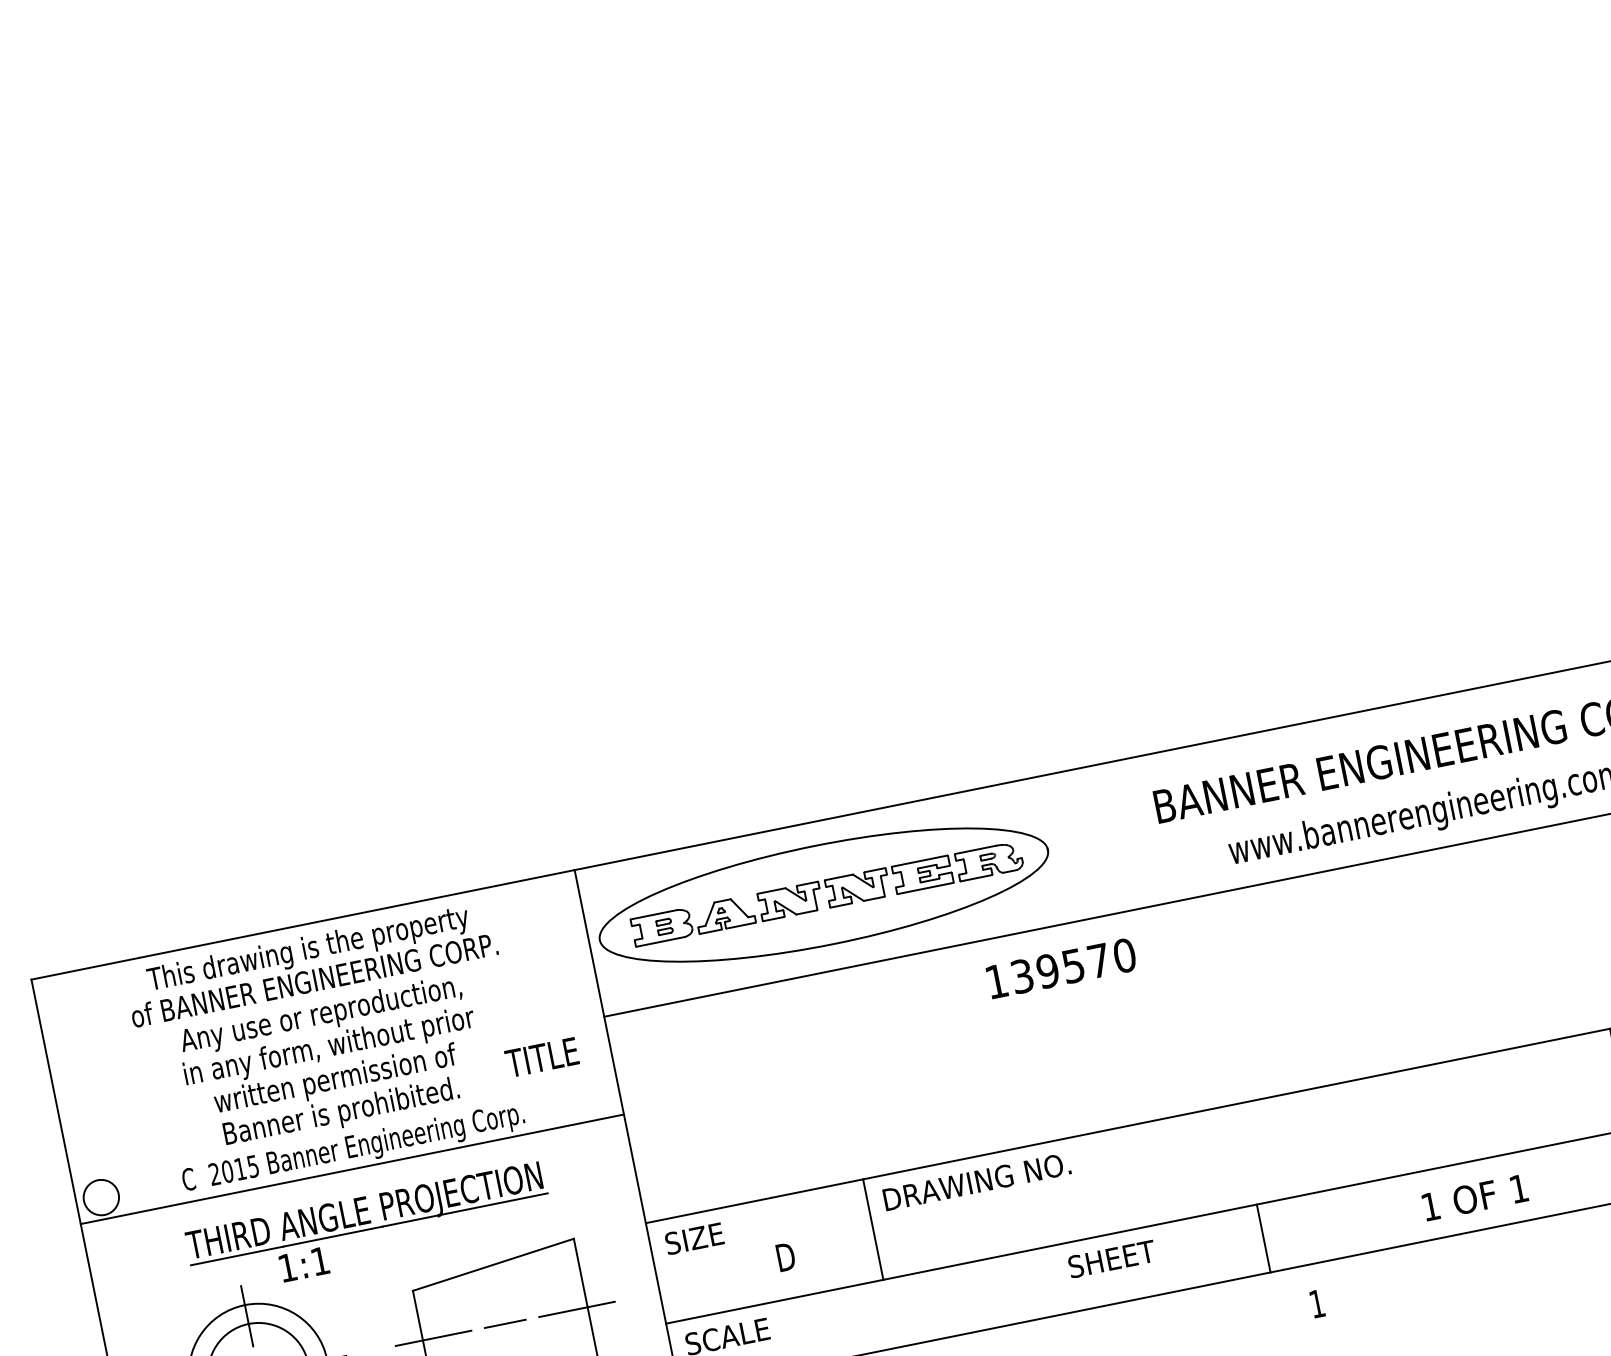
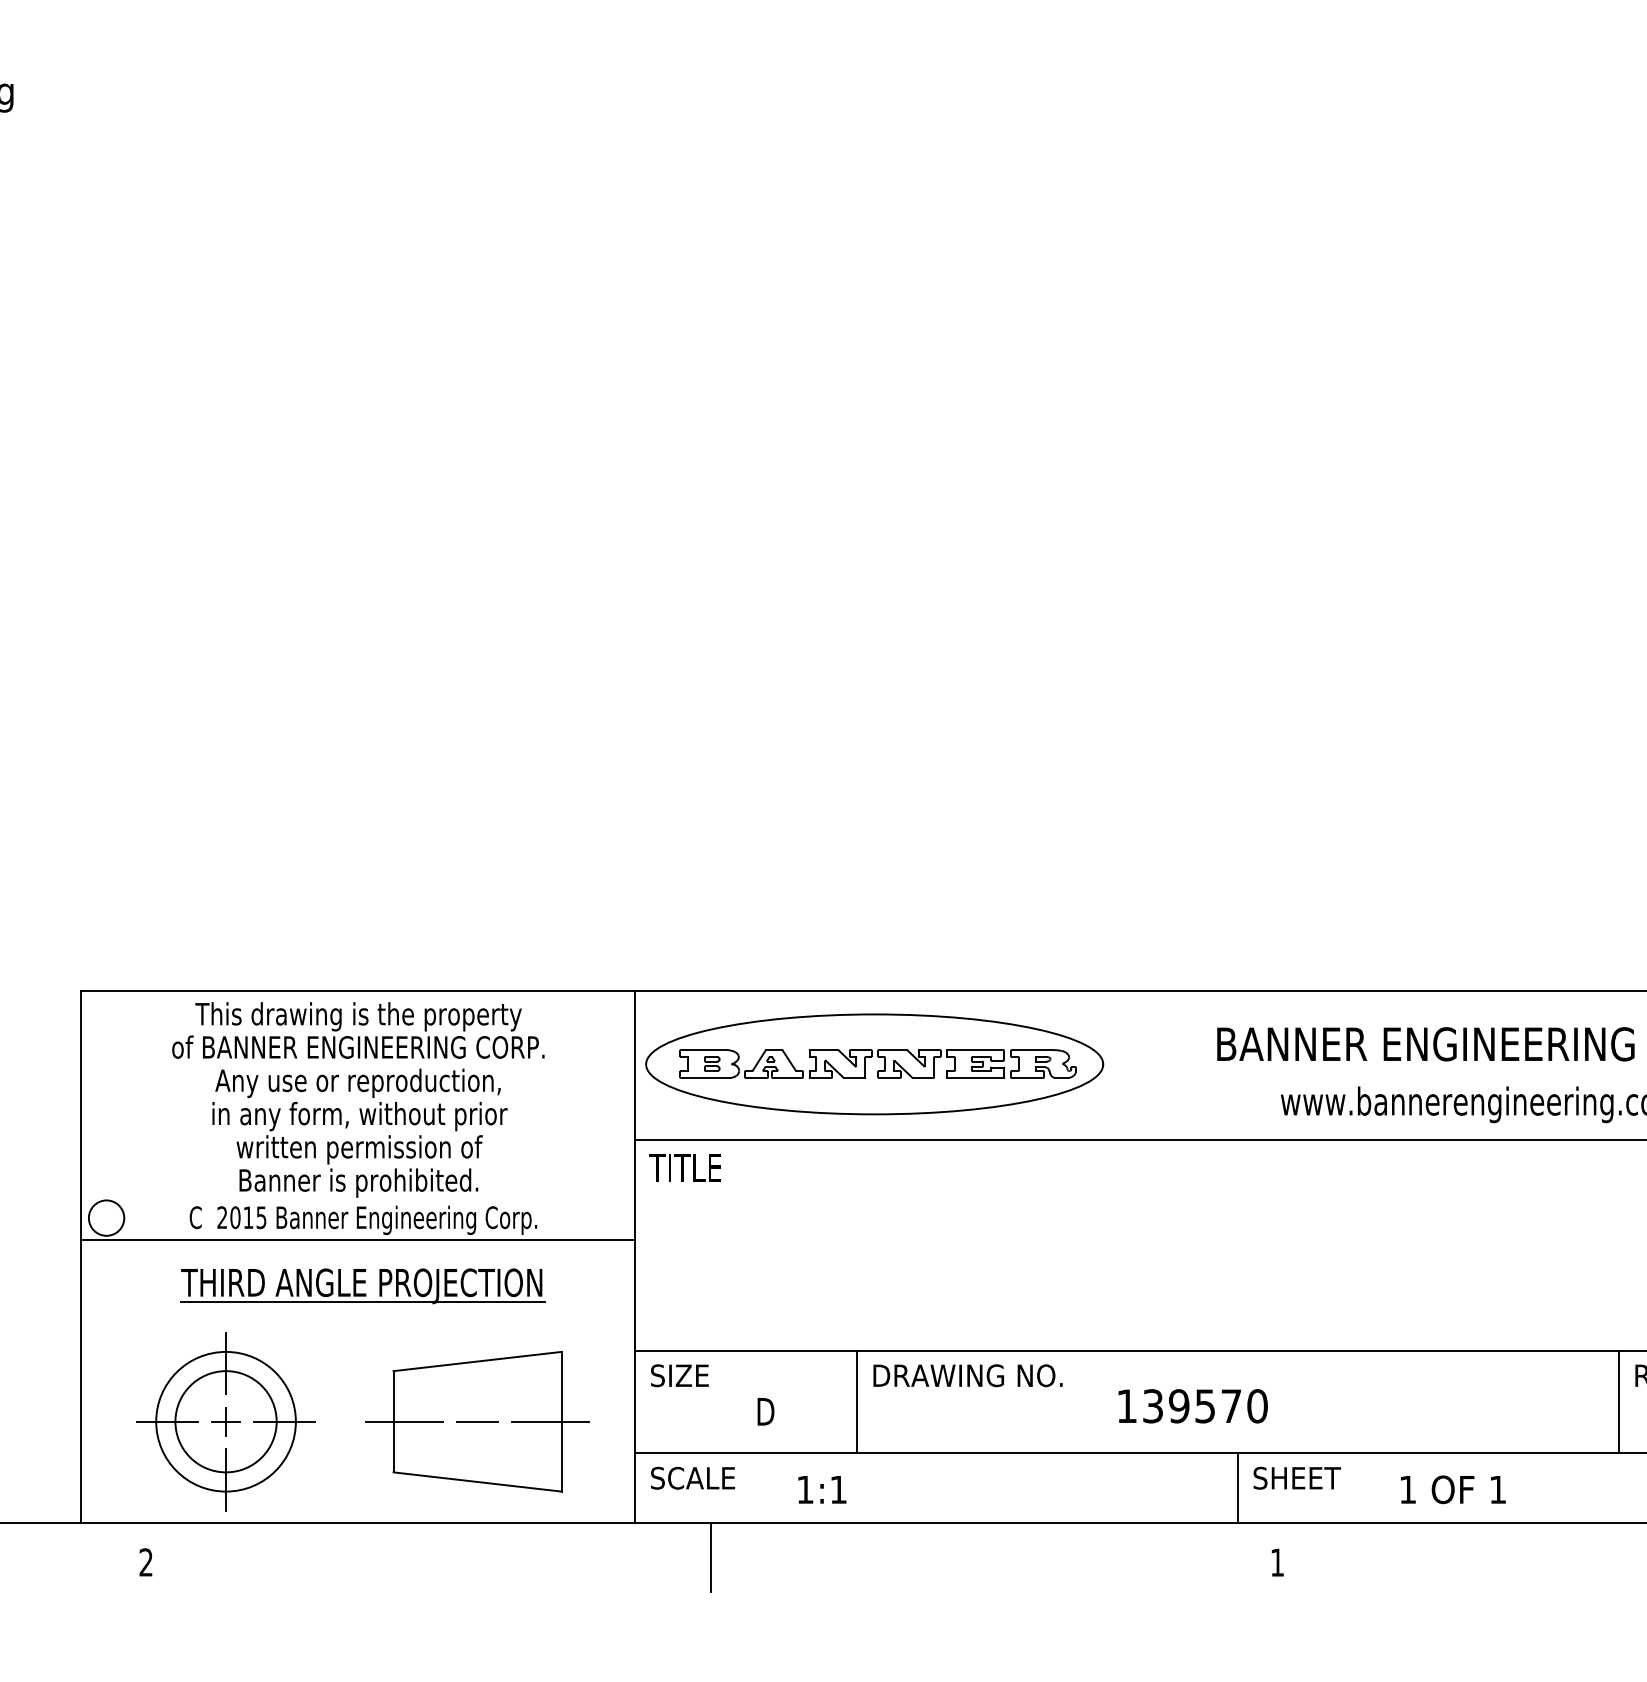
text: (1060, 968) -> (1192, 1406), moved
text: (541, 1057) -> (684, 1167), moved
text: (1111, 1258) -> (1296, 1477), moved
text: (304, 1264) -> (822, 1489), moved

